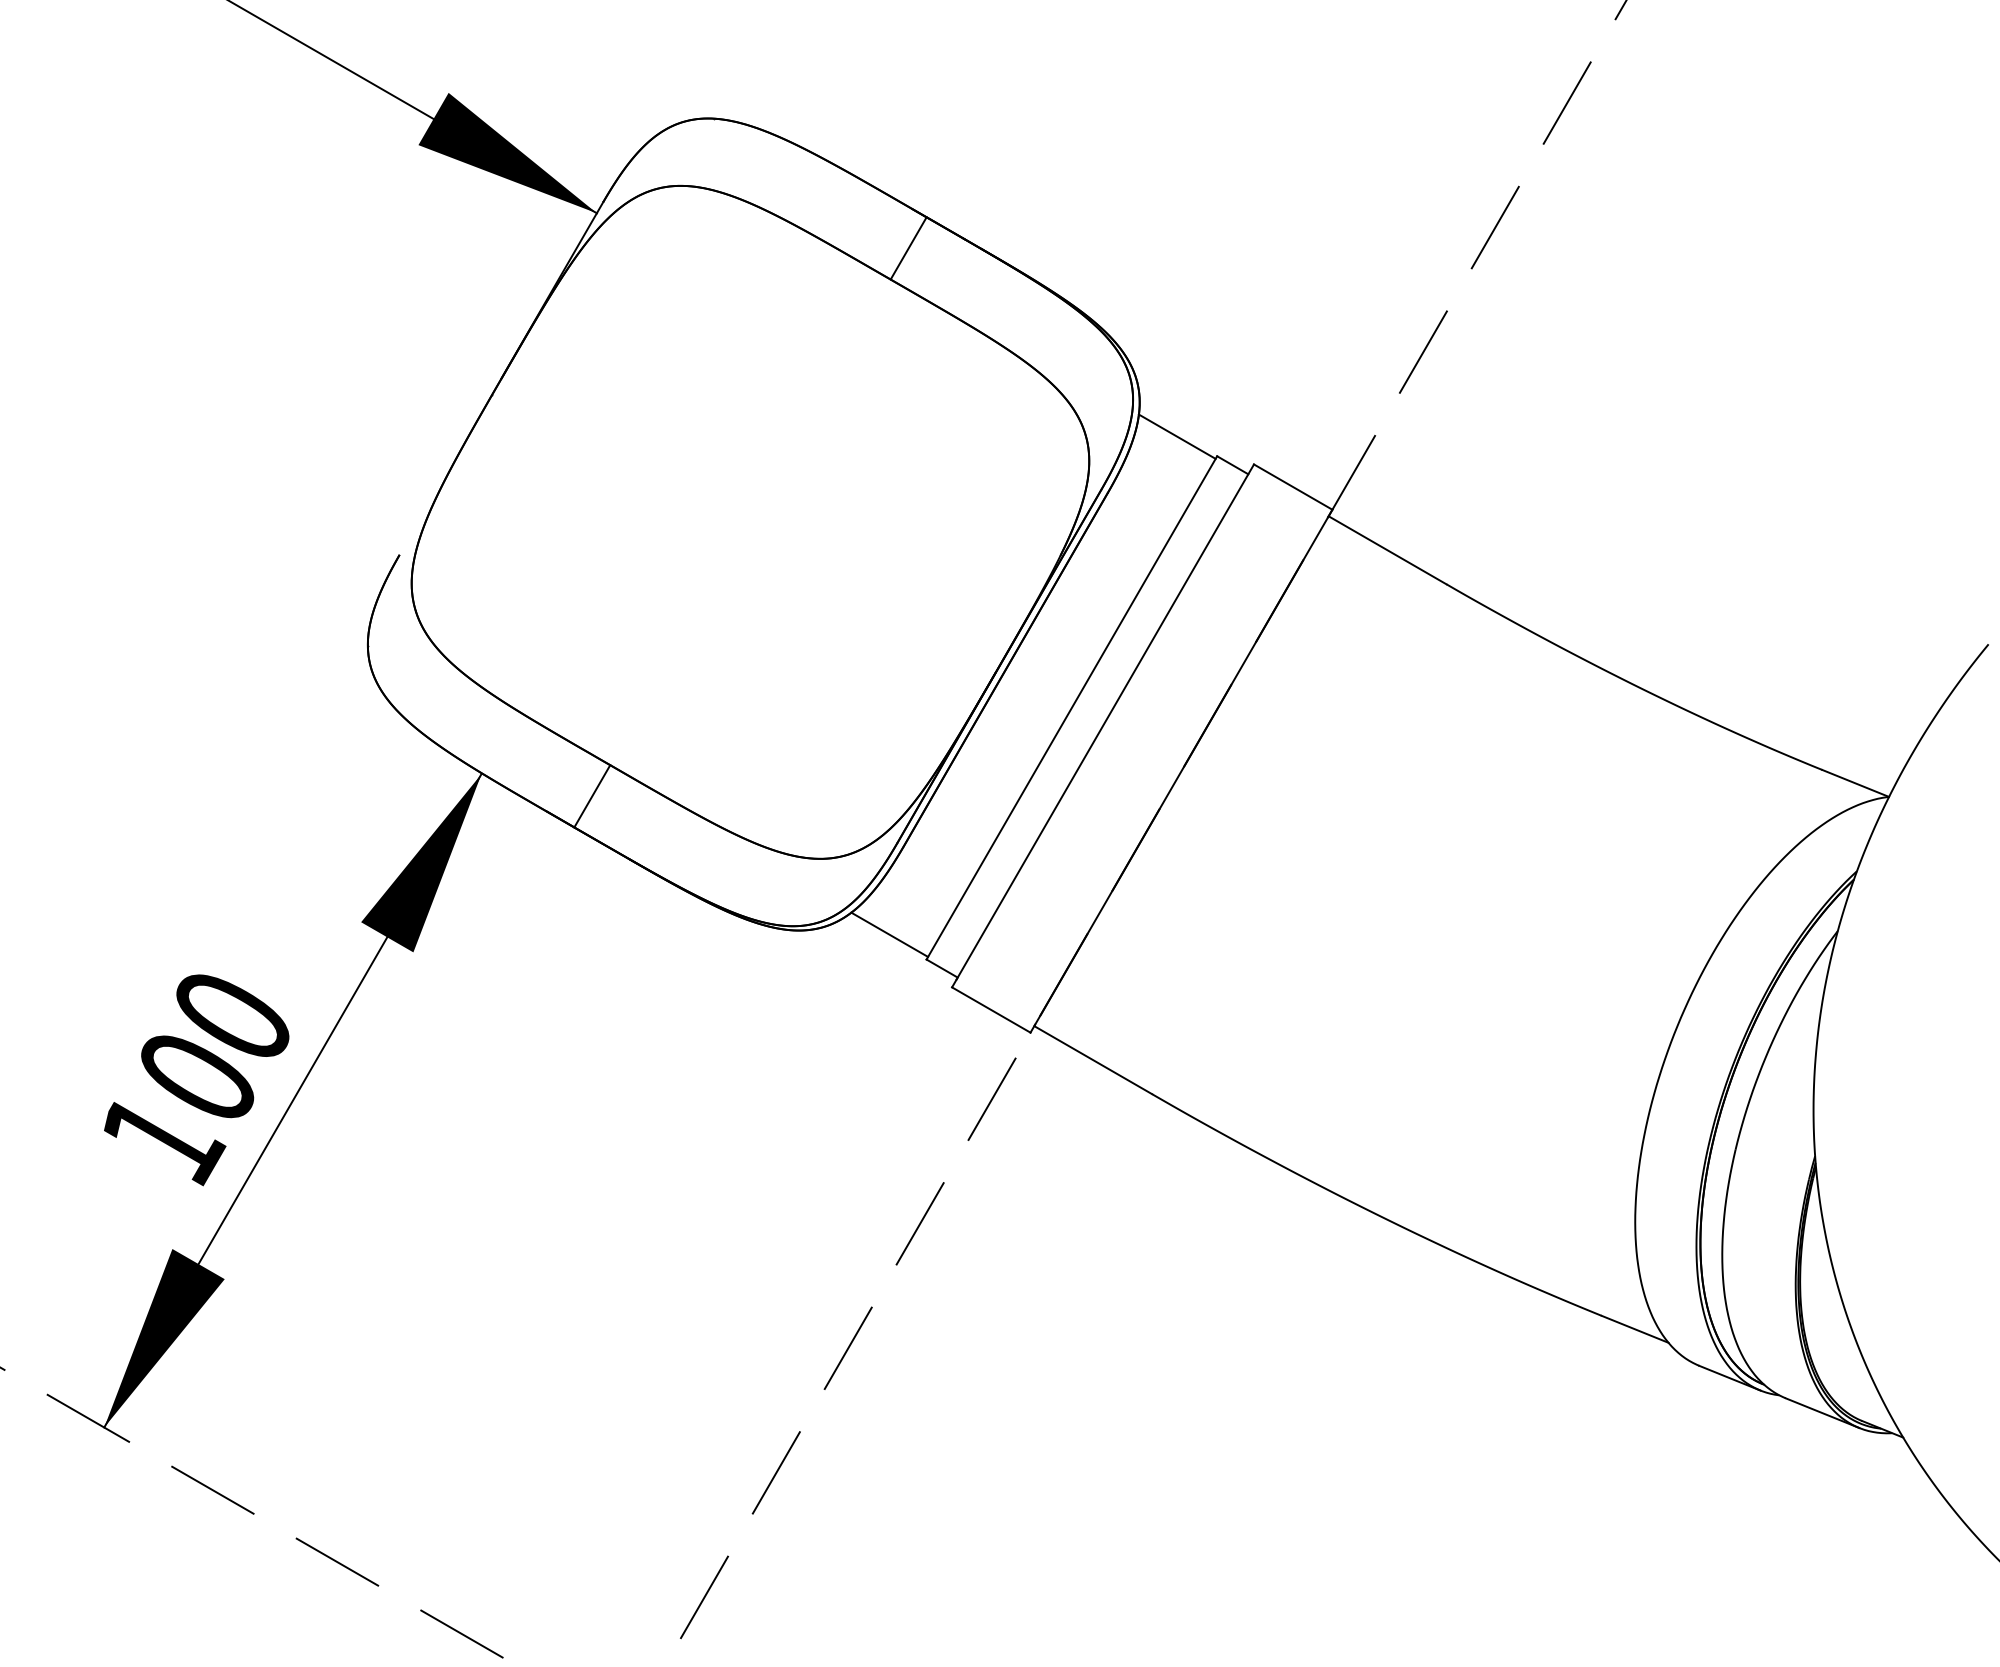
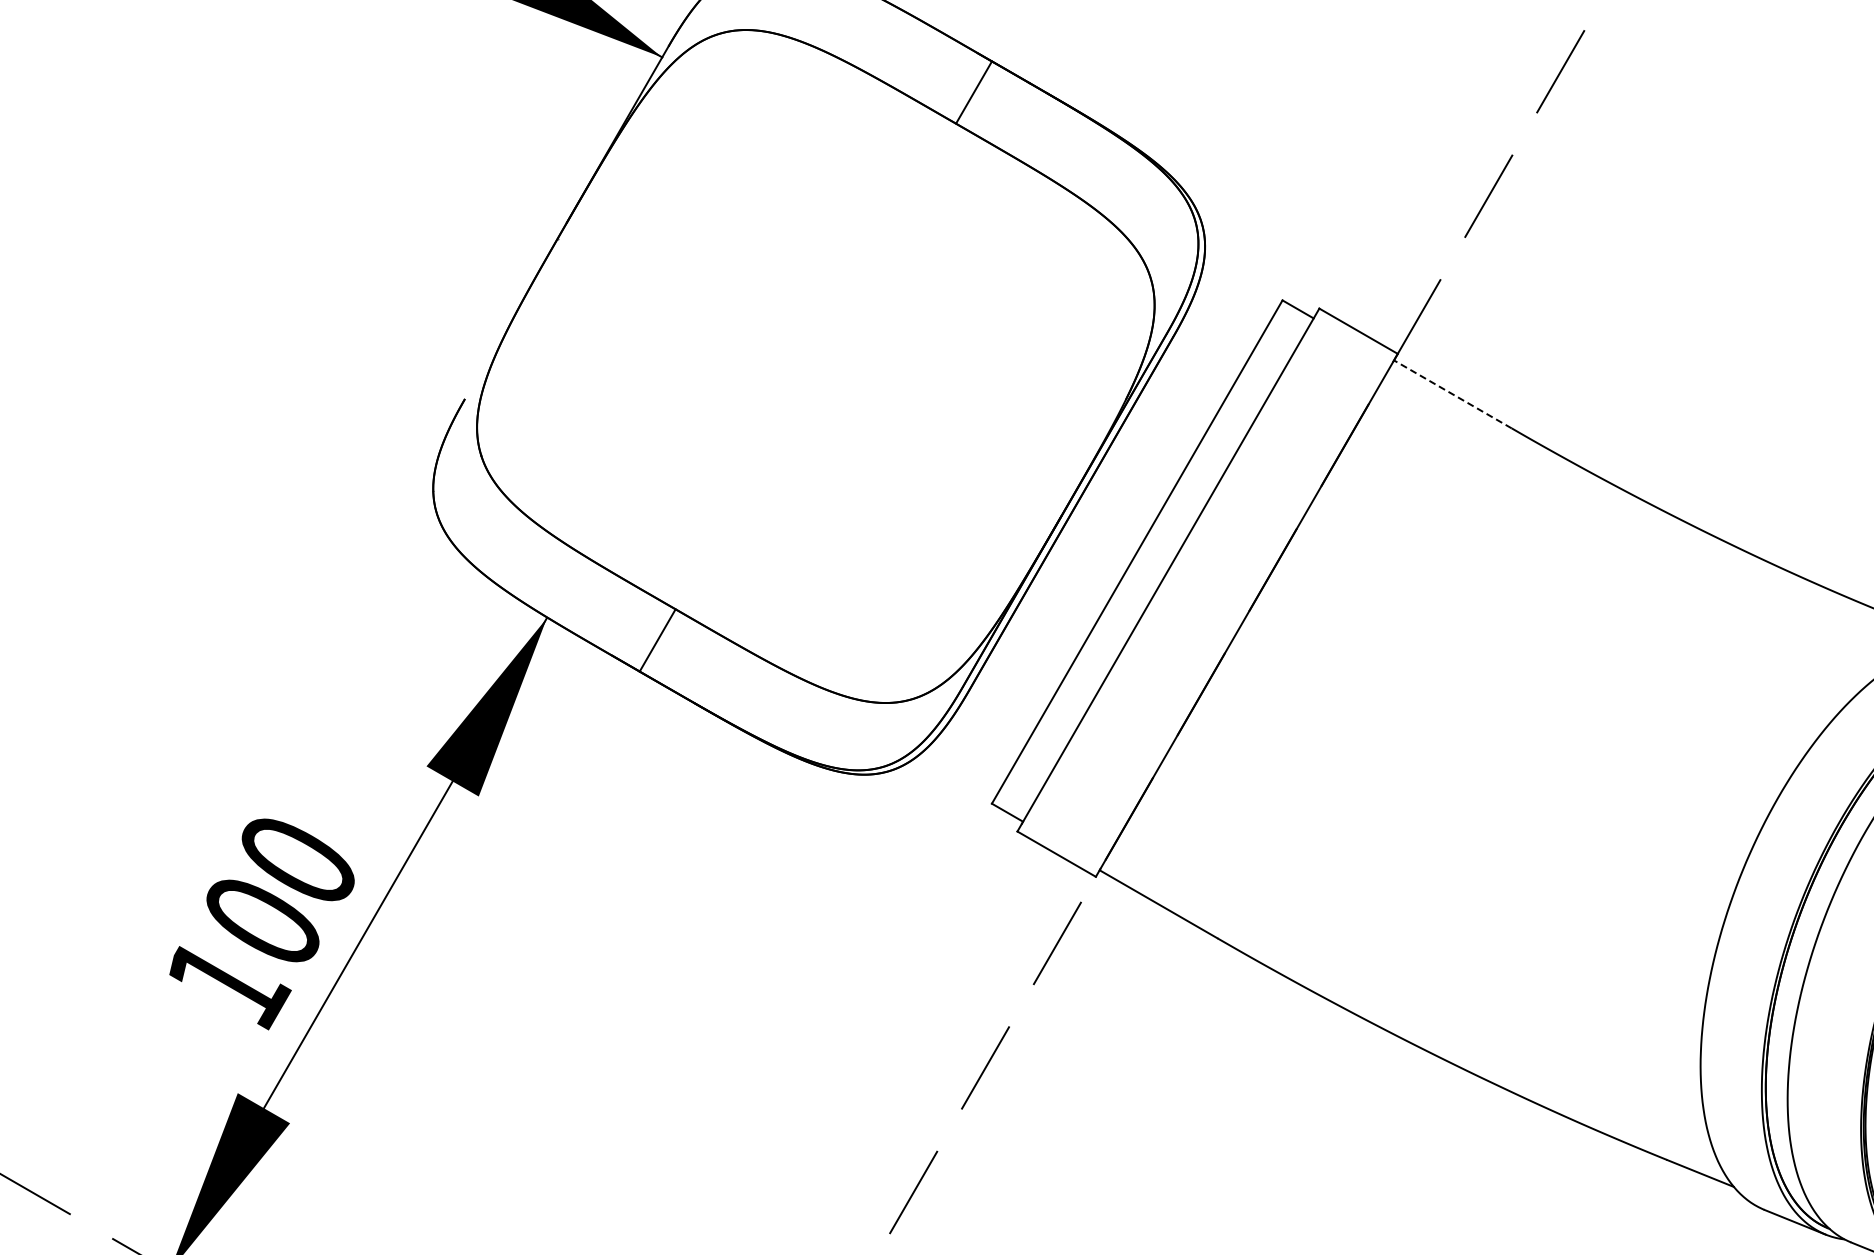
line: (1176, 436) -> (1241, 280), removed
line: (1387, 550) -> (1452, 394), solid -> dashed
line: (889, 934) -> (954, 778), removed

